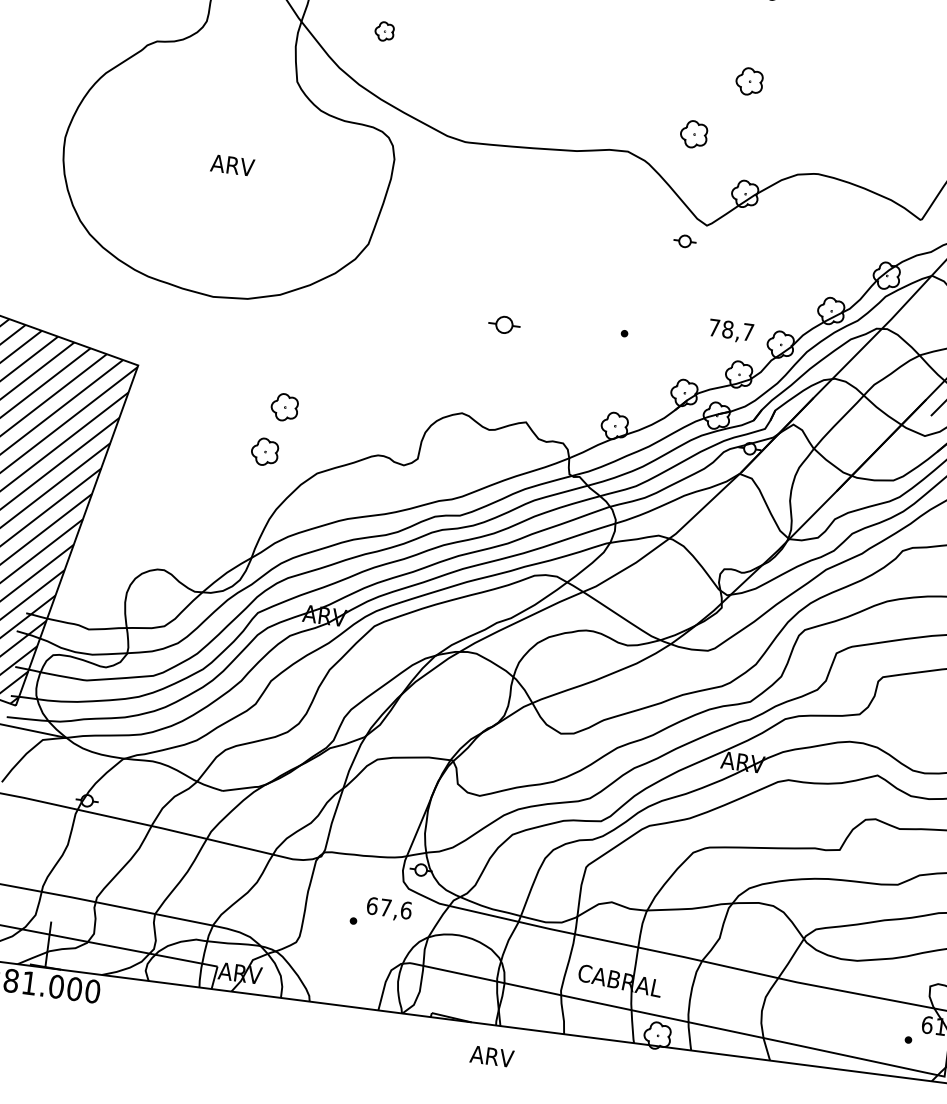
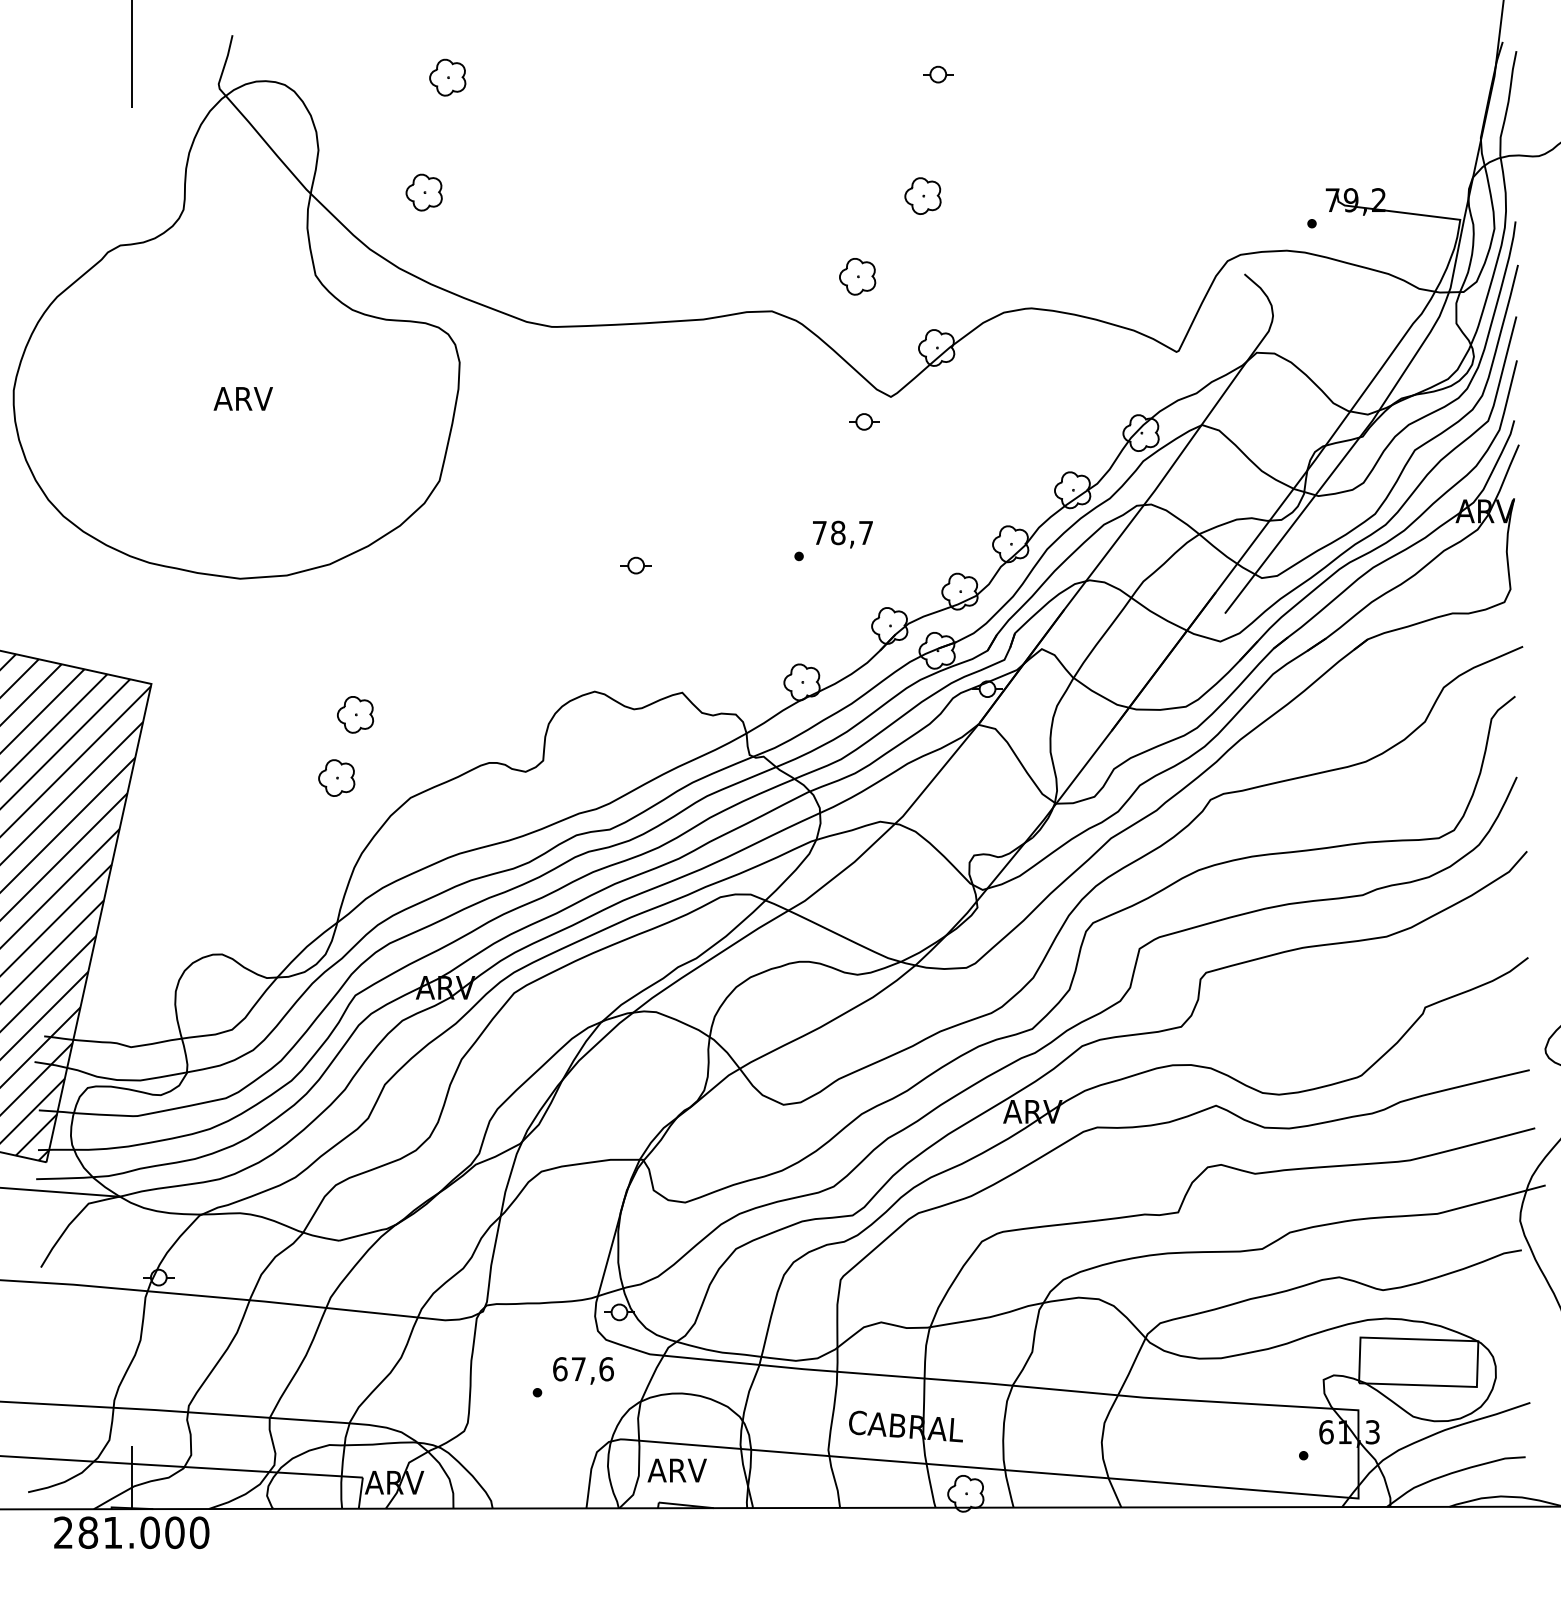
part: (384, 31) -> (423, 192), size x1.43
part: (503, 324) -> (635, 565), size x0.71
text: (730, 331) -> (842, 534), moved
text: (491, 1056) -> (676, 1470), moved

